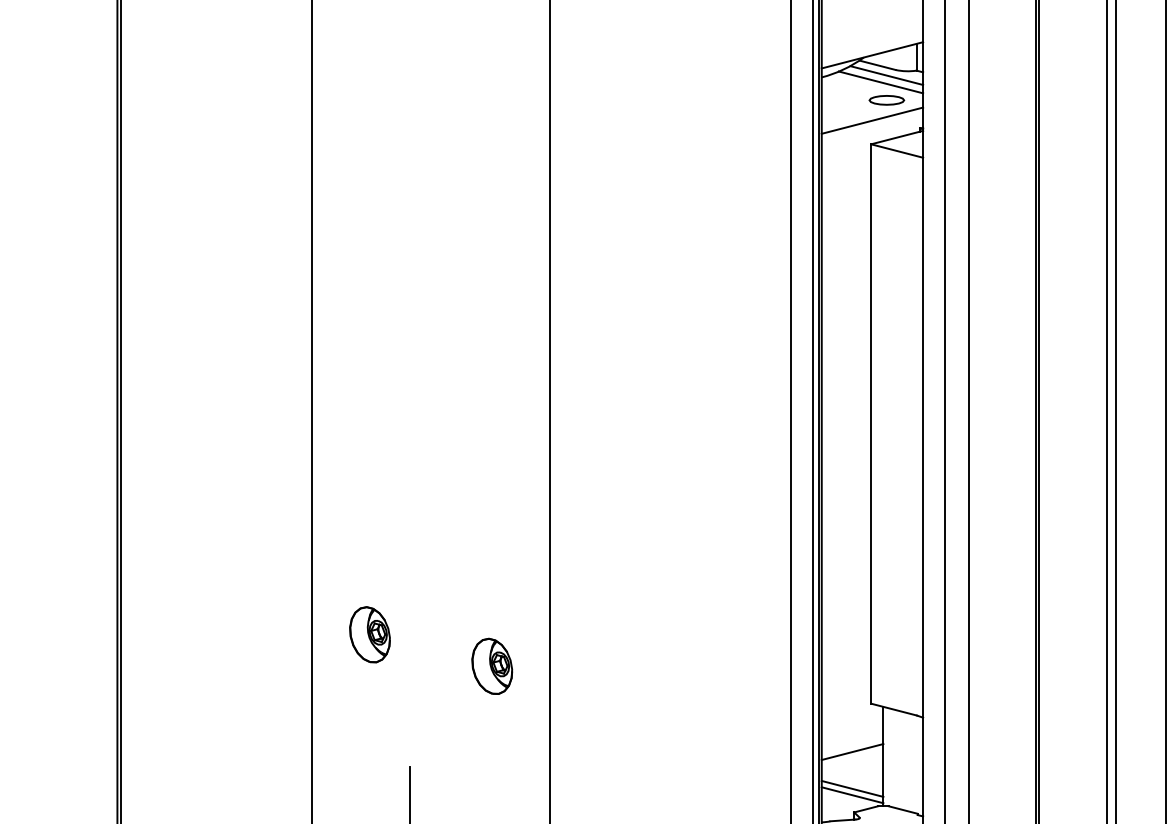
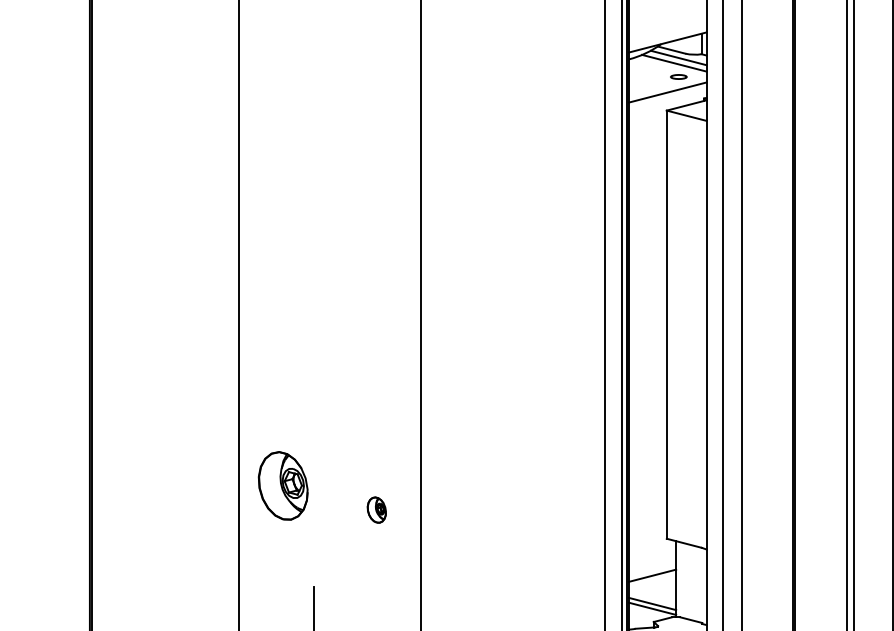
part: (886, 100) -> (678, 77), size x0.6
part: (369, 634) -> (282, 485), size x1.6
part: (492, 665) -> (376, 509), size x0.6

